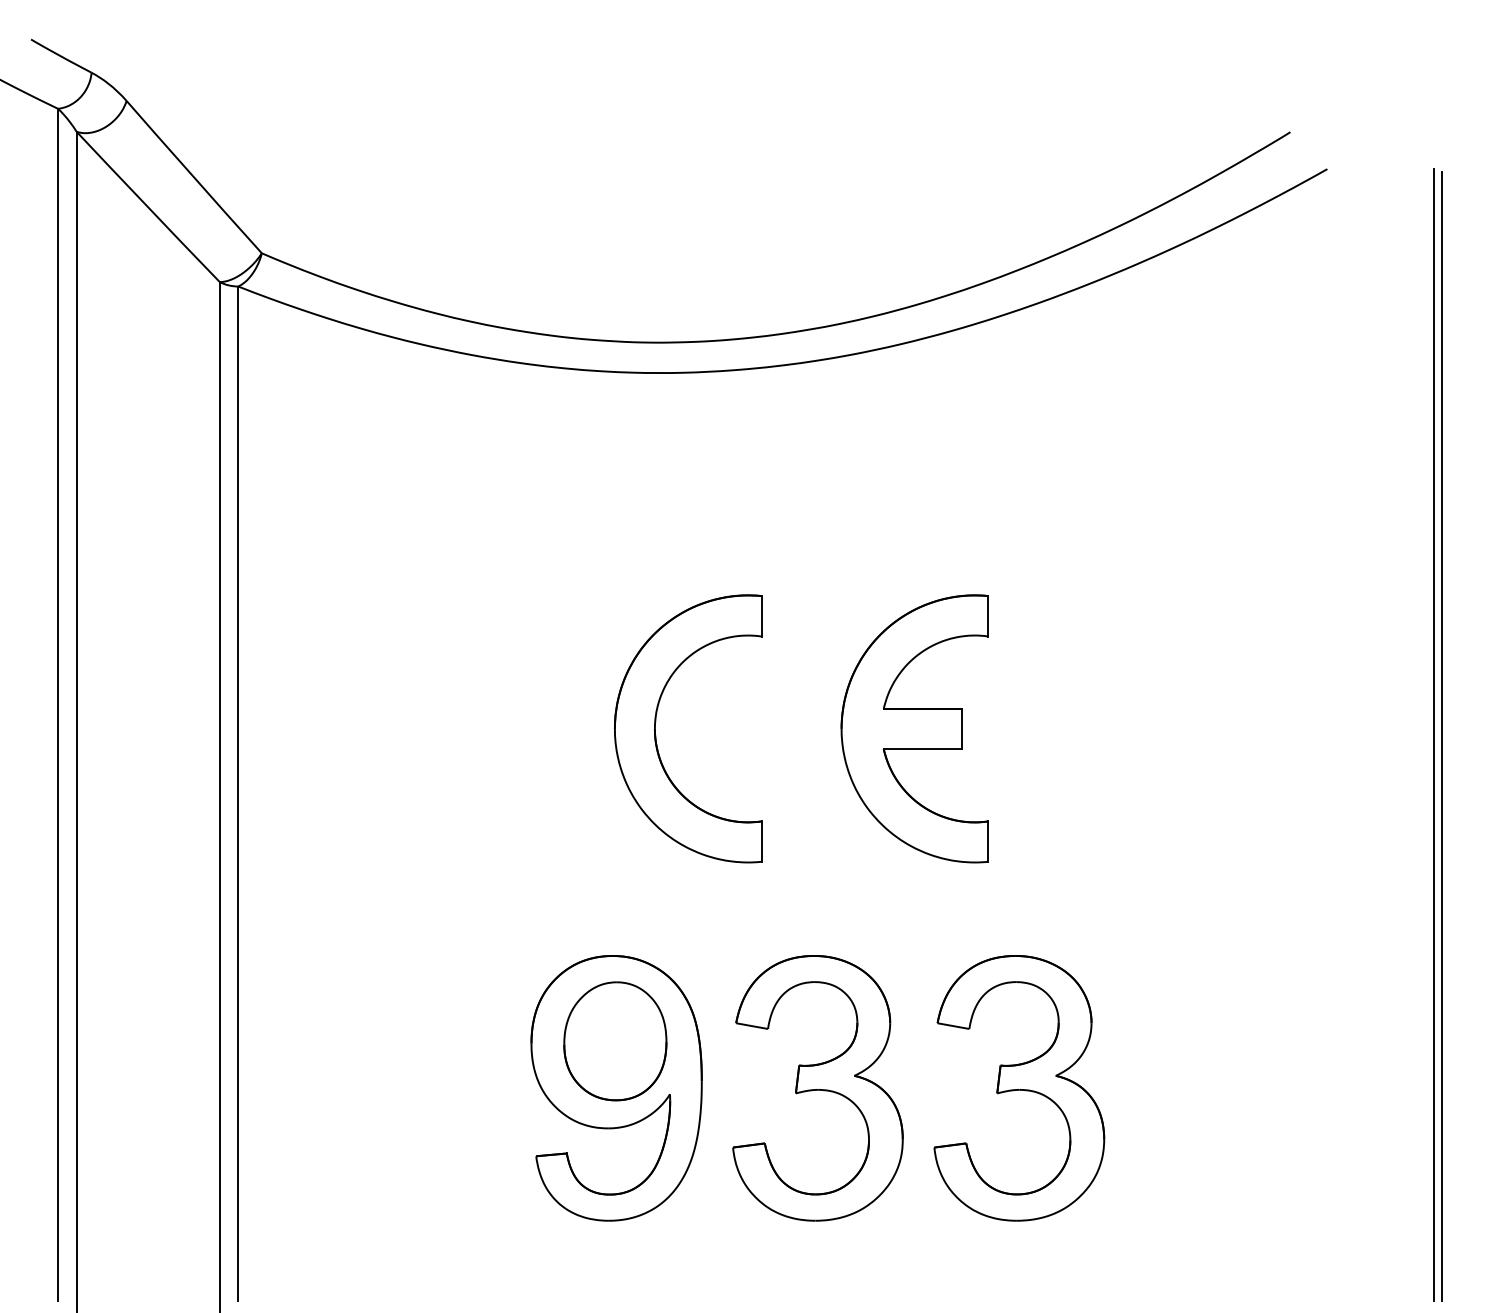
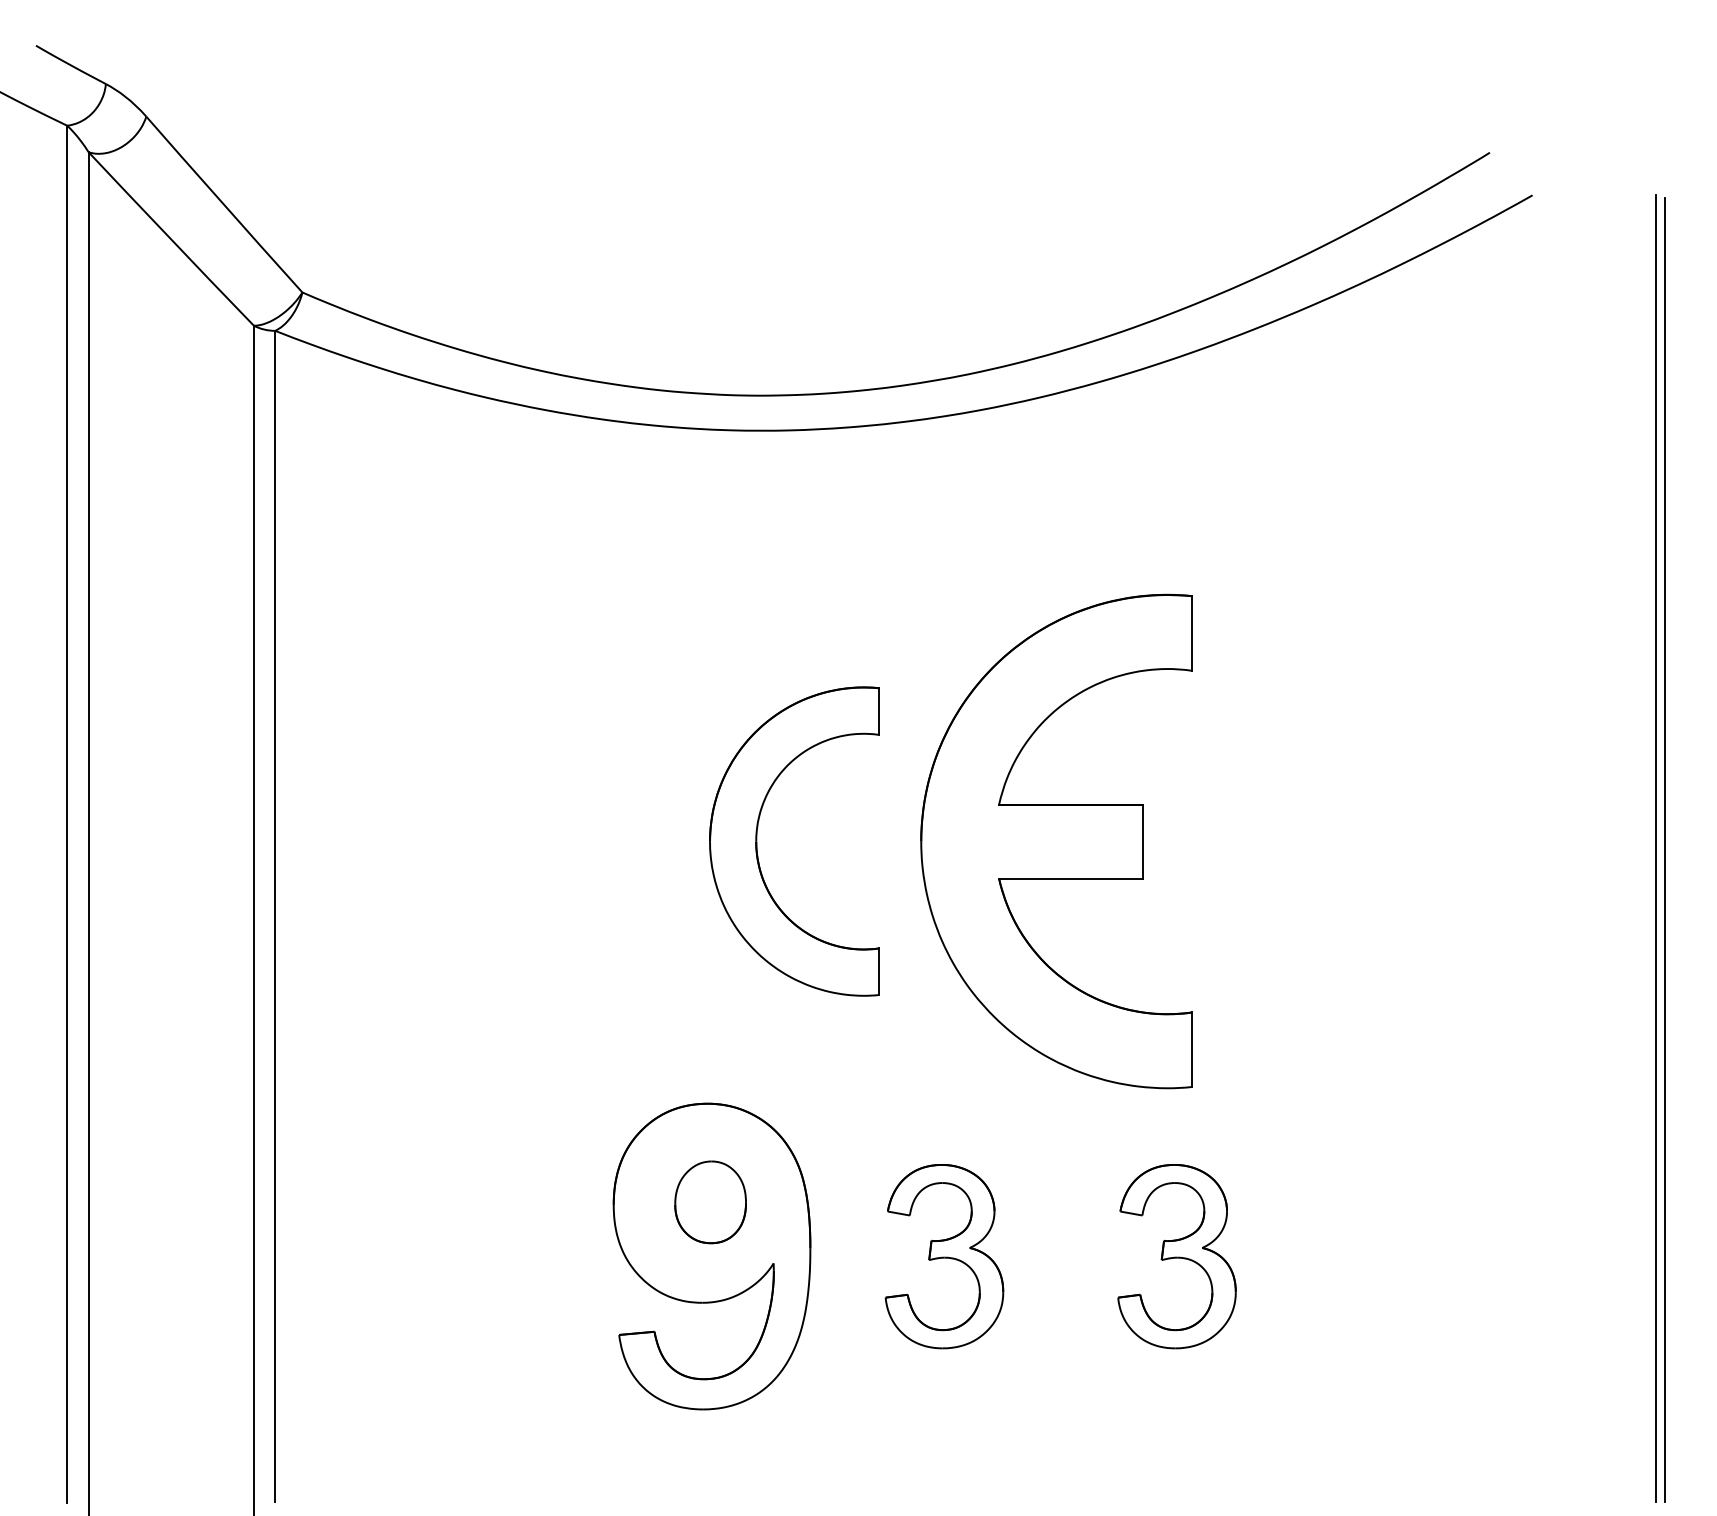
part: (914, 728) -> (1055, 841), size x1.6
part: (615, 1041) -> (710, 1202), size x0.6
part: (817, 1088) -> (943, 1256), size x0.6
part: (1019, 1088) -> (1177, 1256), size x0.6

